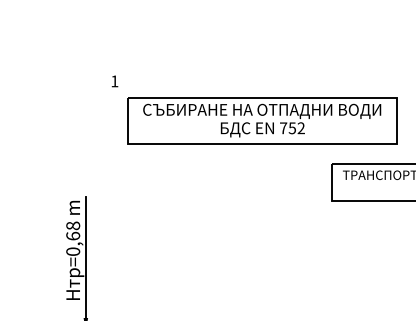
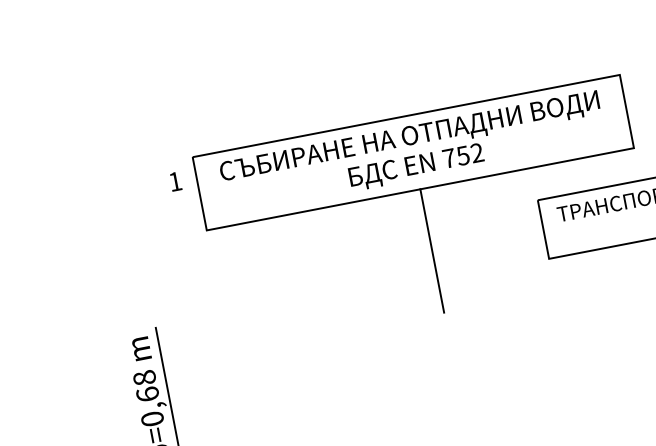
text: (114, 81) -> (174, 181), moved
line: (262, 182) -> (432, 251), added

